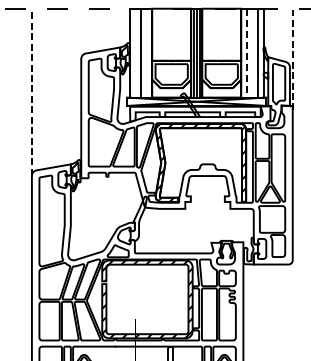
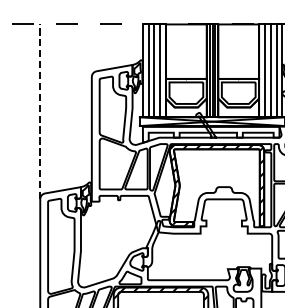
line: (135, 52) -> (148, 70), added
line: (146, 52) -> (160, 70), added
line: (252, 52) -> (270, 70), added
line: (246, 53) -> (264, 71), dashed -> solid

